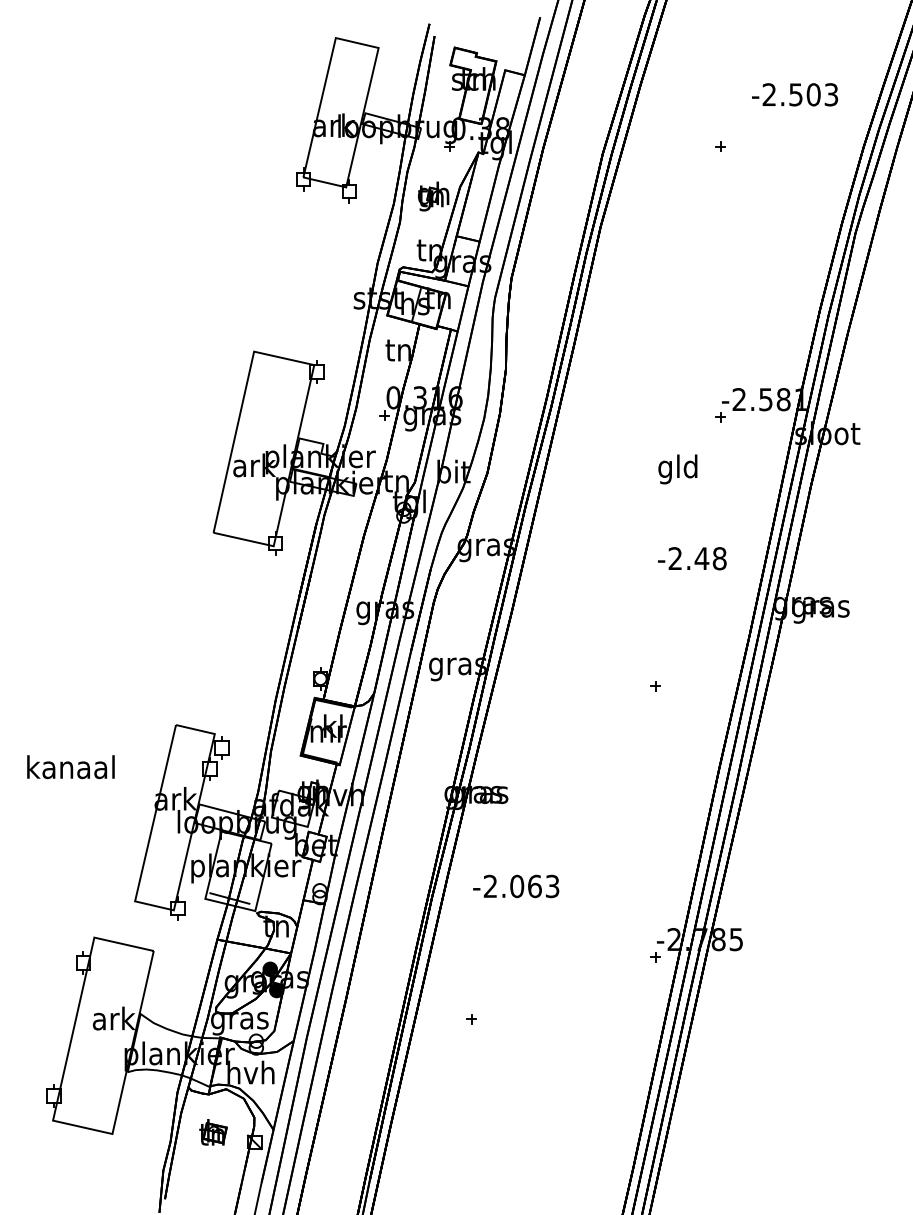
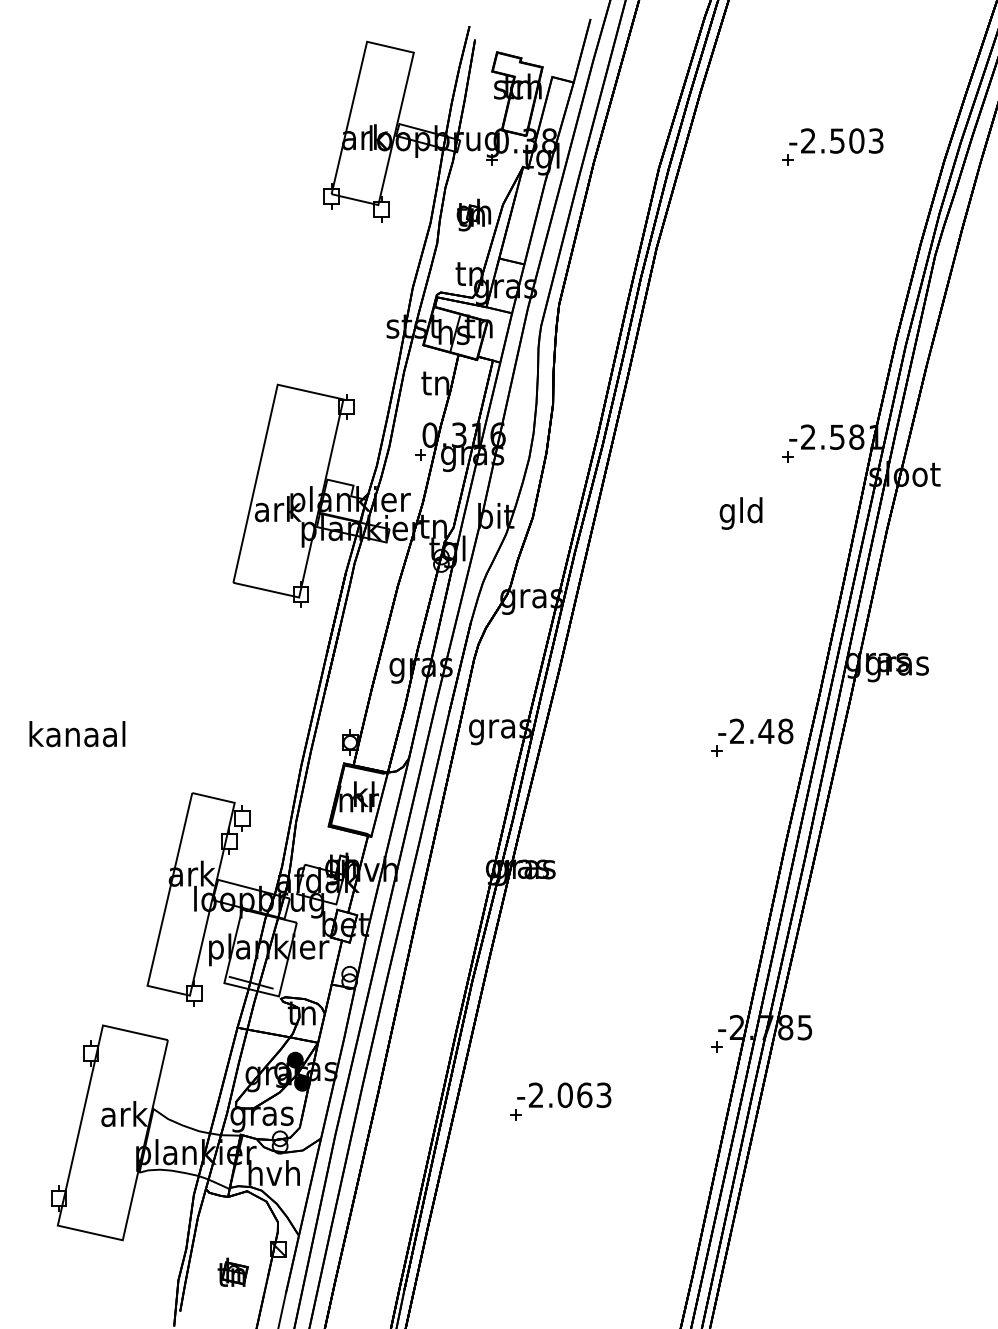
text: (795, 94) -> (836, 140), moved
text: (692, 558) -> (755, 731), moved
text: (70, 767) -> (76, 734), moved
text: (516, 886) -> (564, 1095), moved
part: (213, 1132) -> (233, 1272), moved

